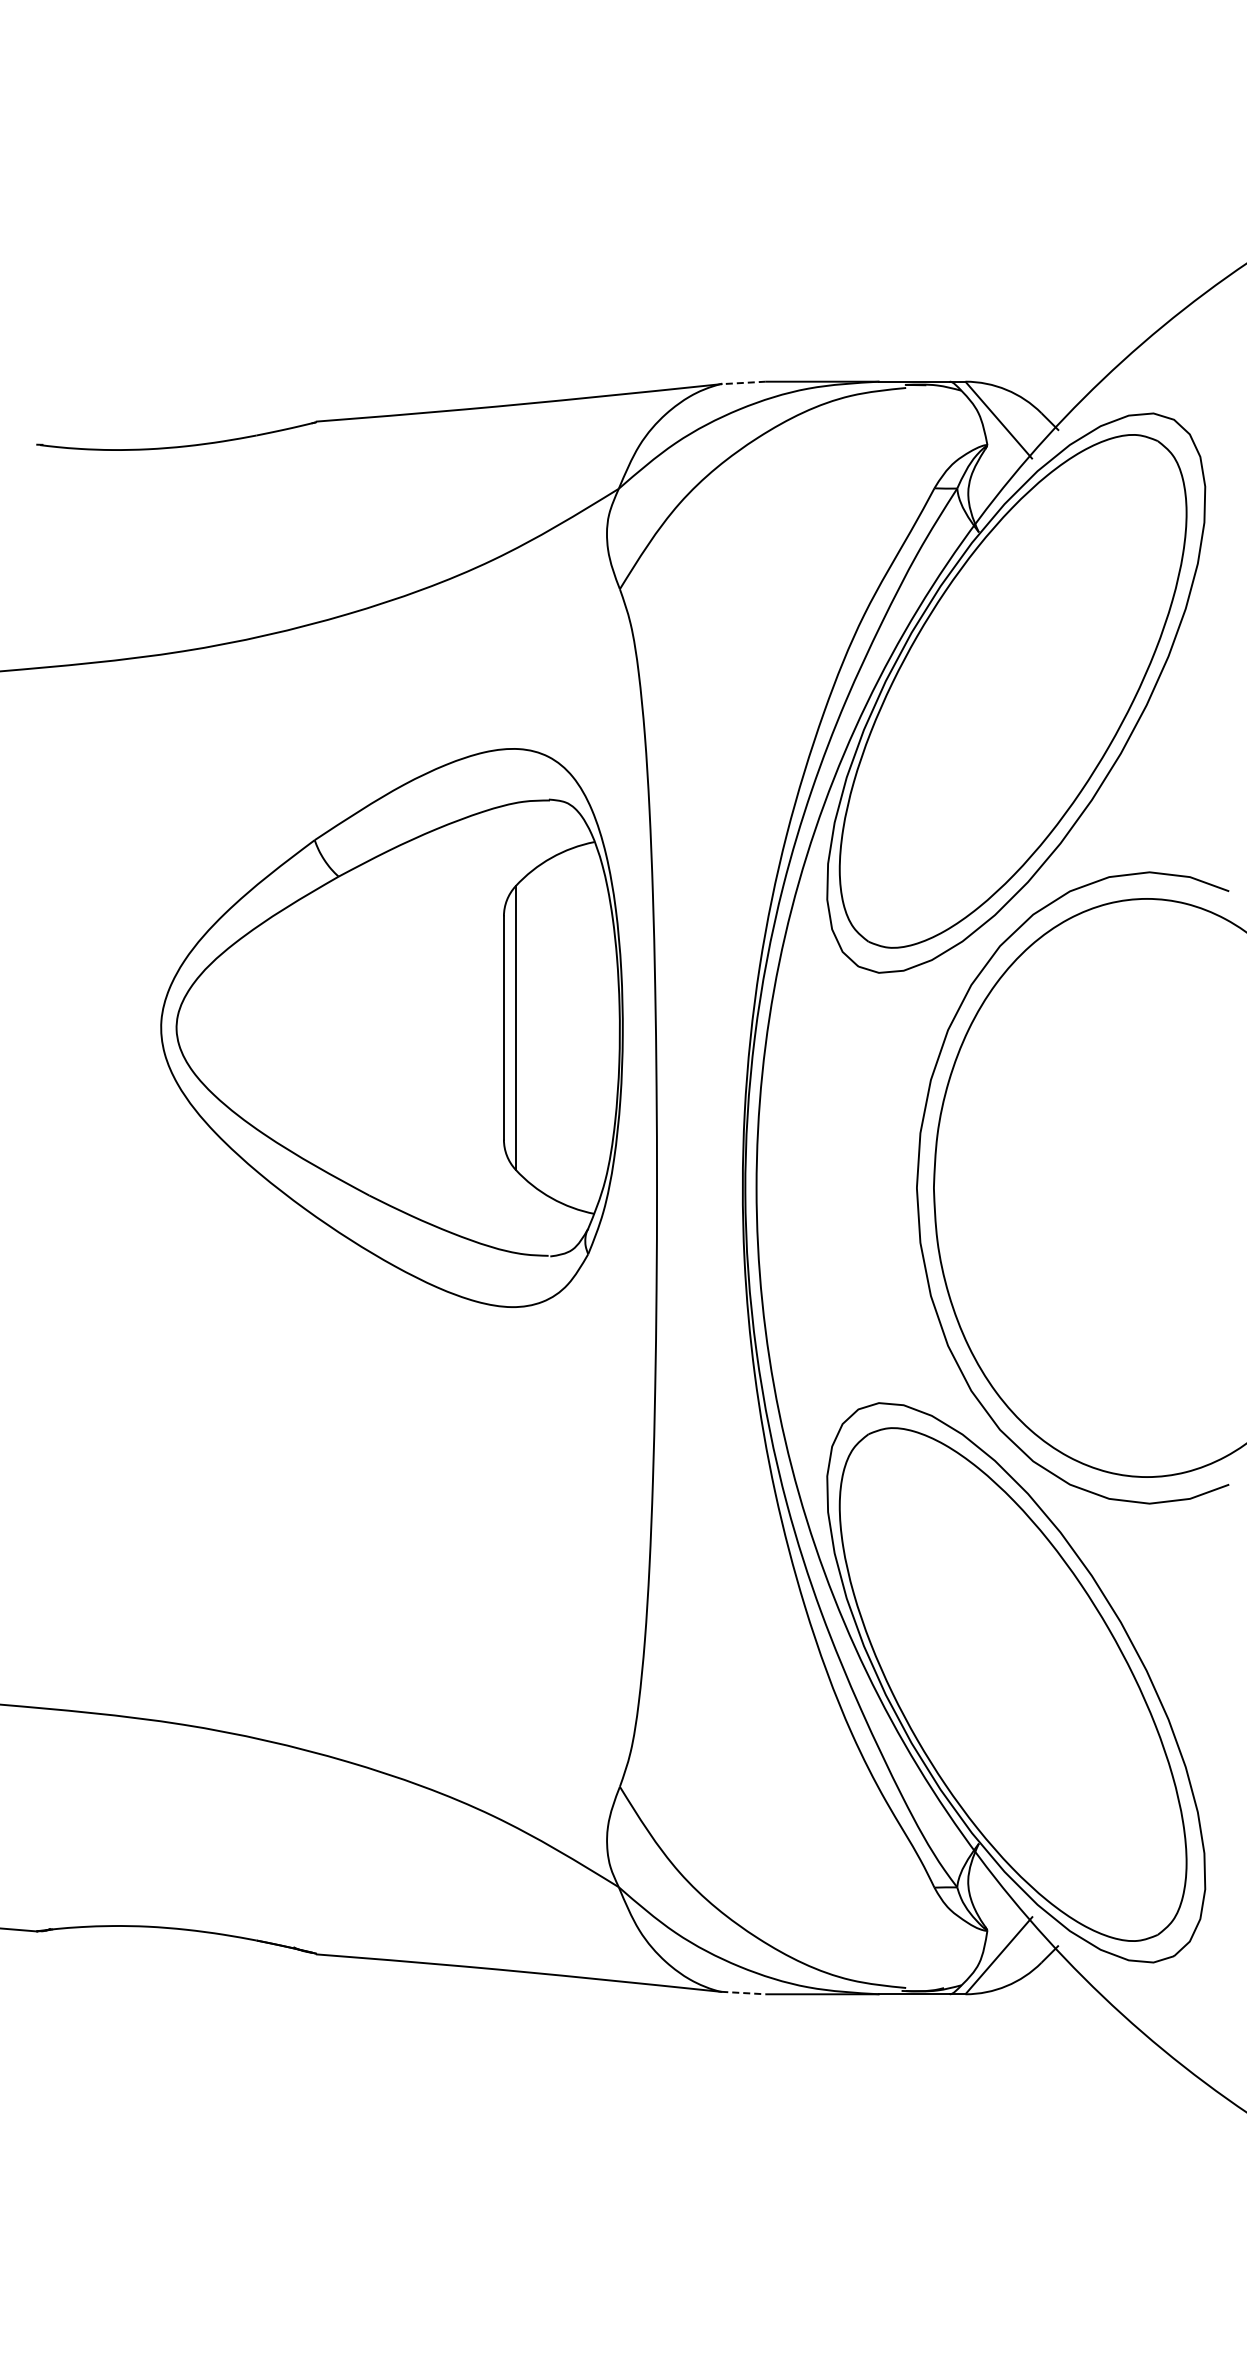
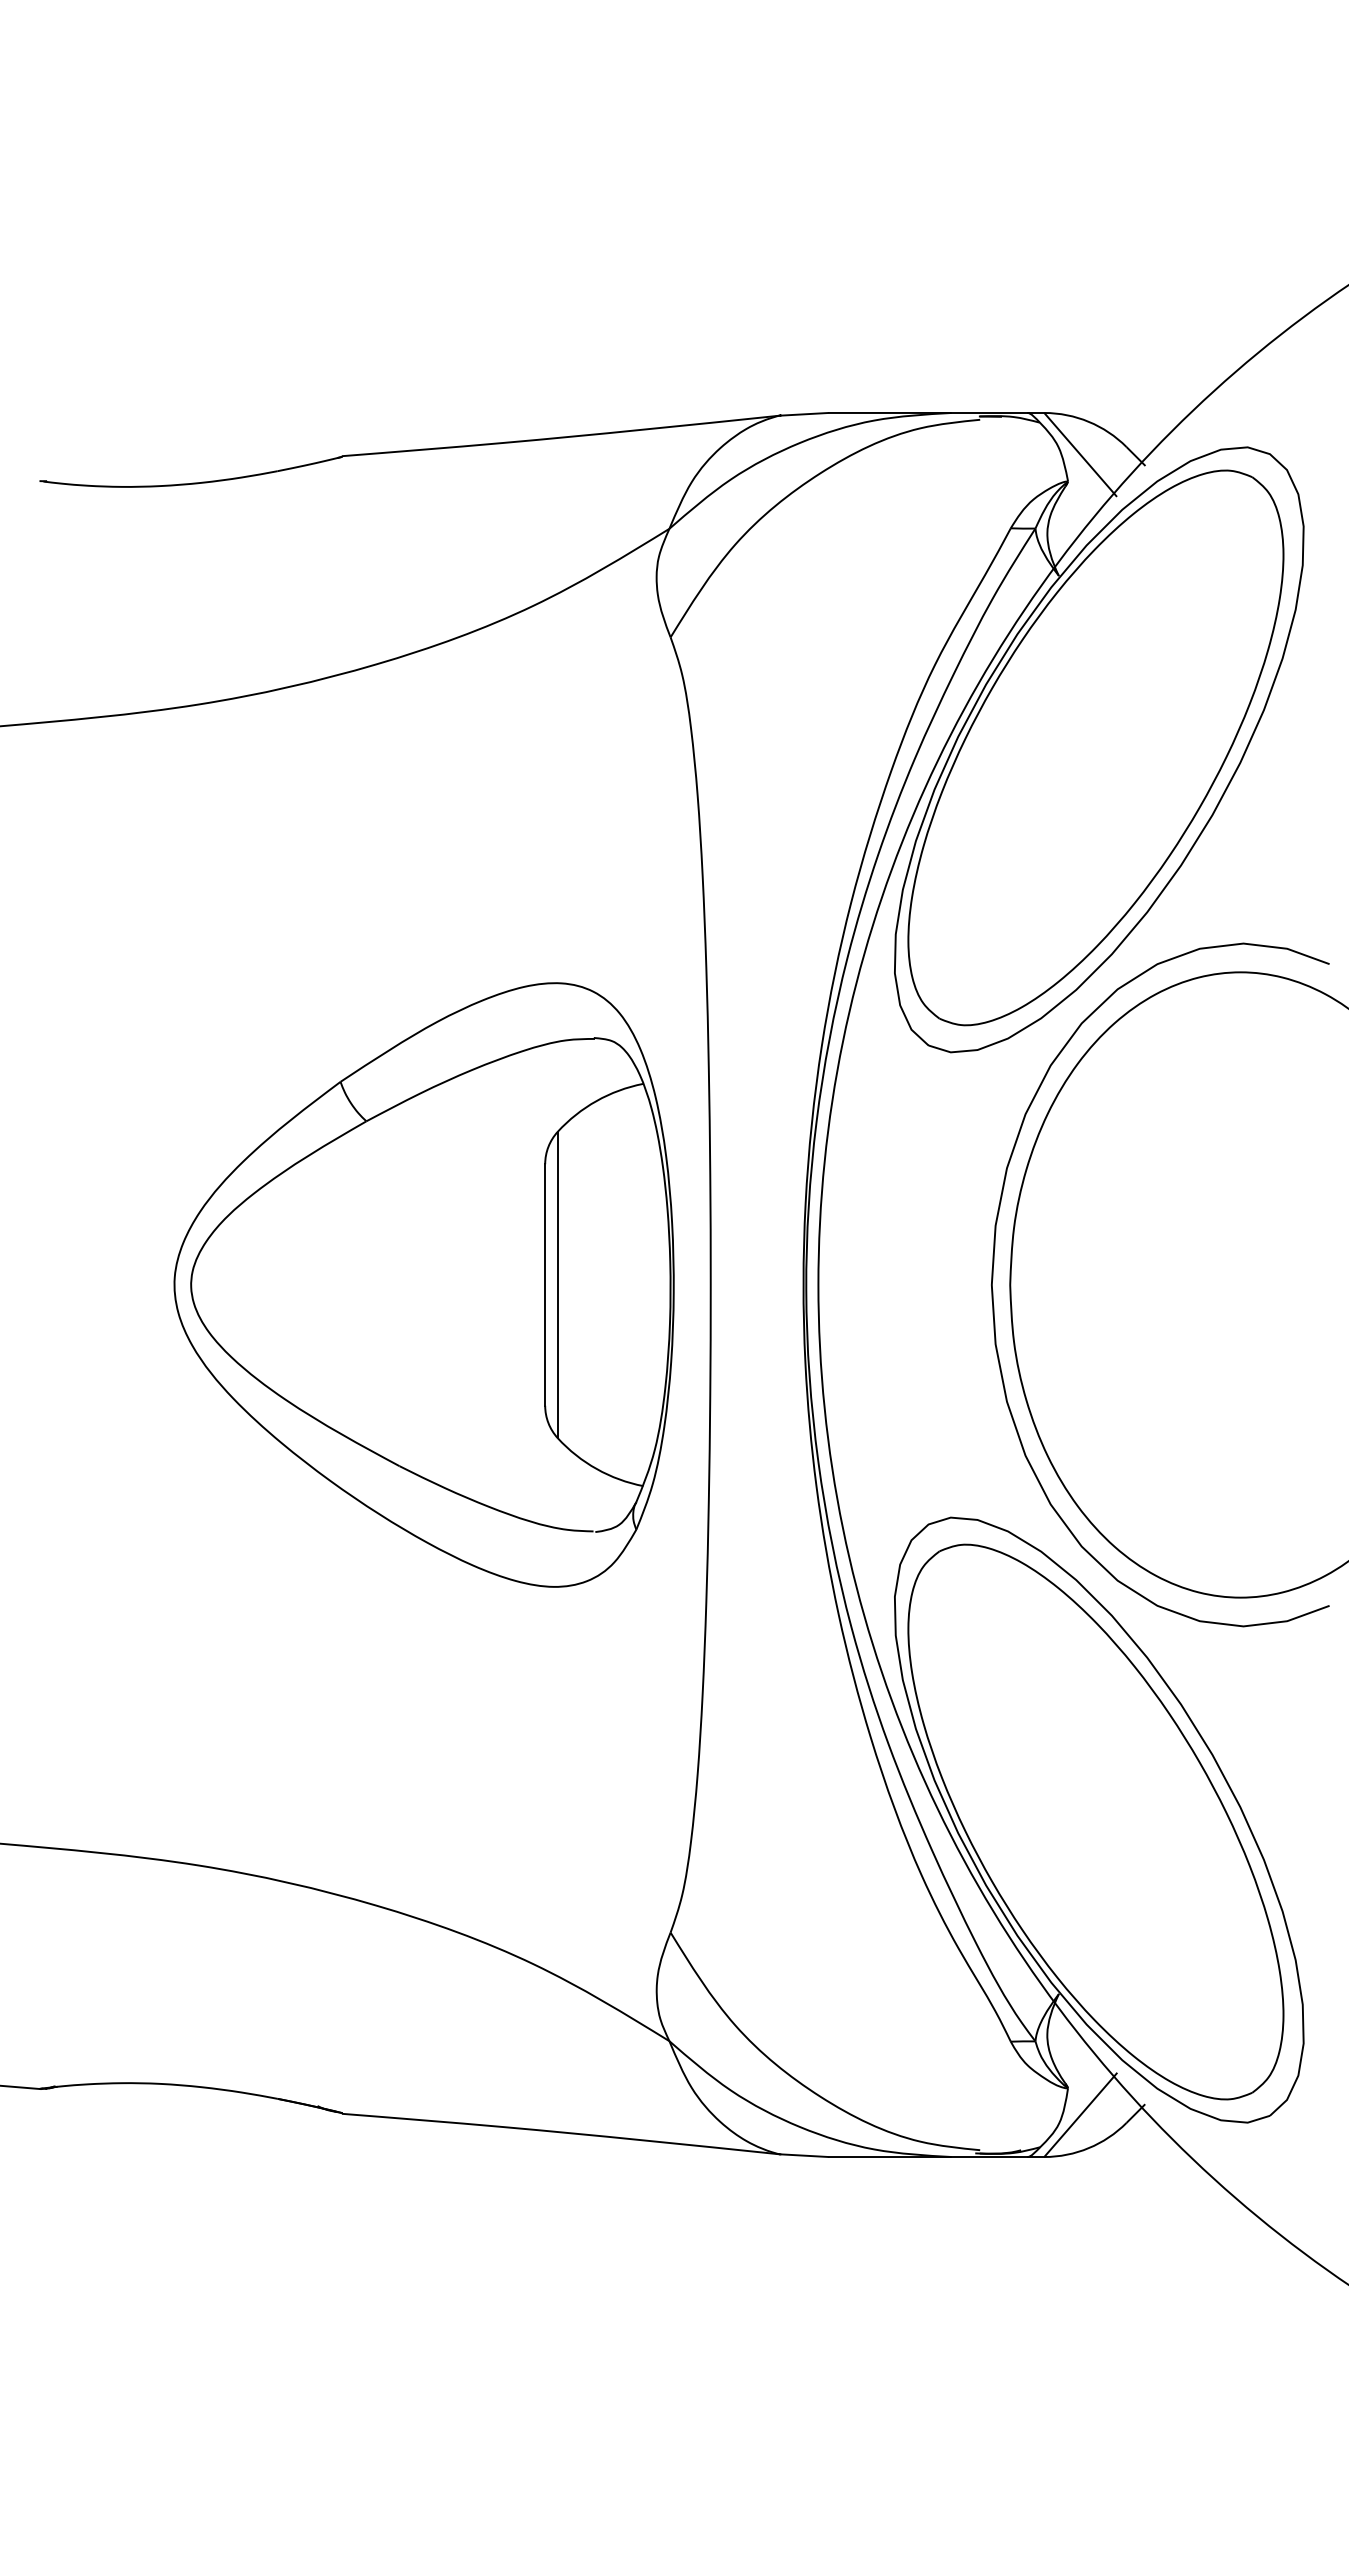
line: (743, 382) -> (804, 413), dashed -> solid
part: (391, 1027) -> (423, 1284), moved
line: (744, 1993) -> (805, 2156), dashed -> solid

